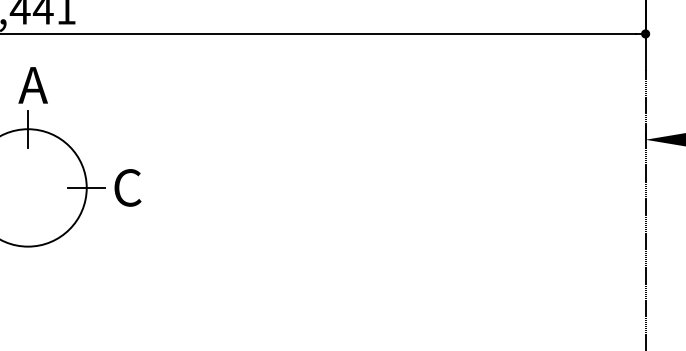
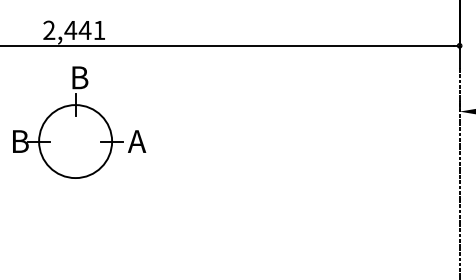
text: (32, 84) -> (78, 77), A -> B
text: (127, 187) -> (137, 141), C -> A

